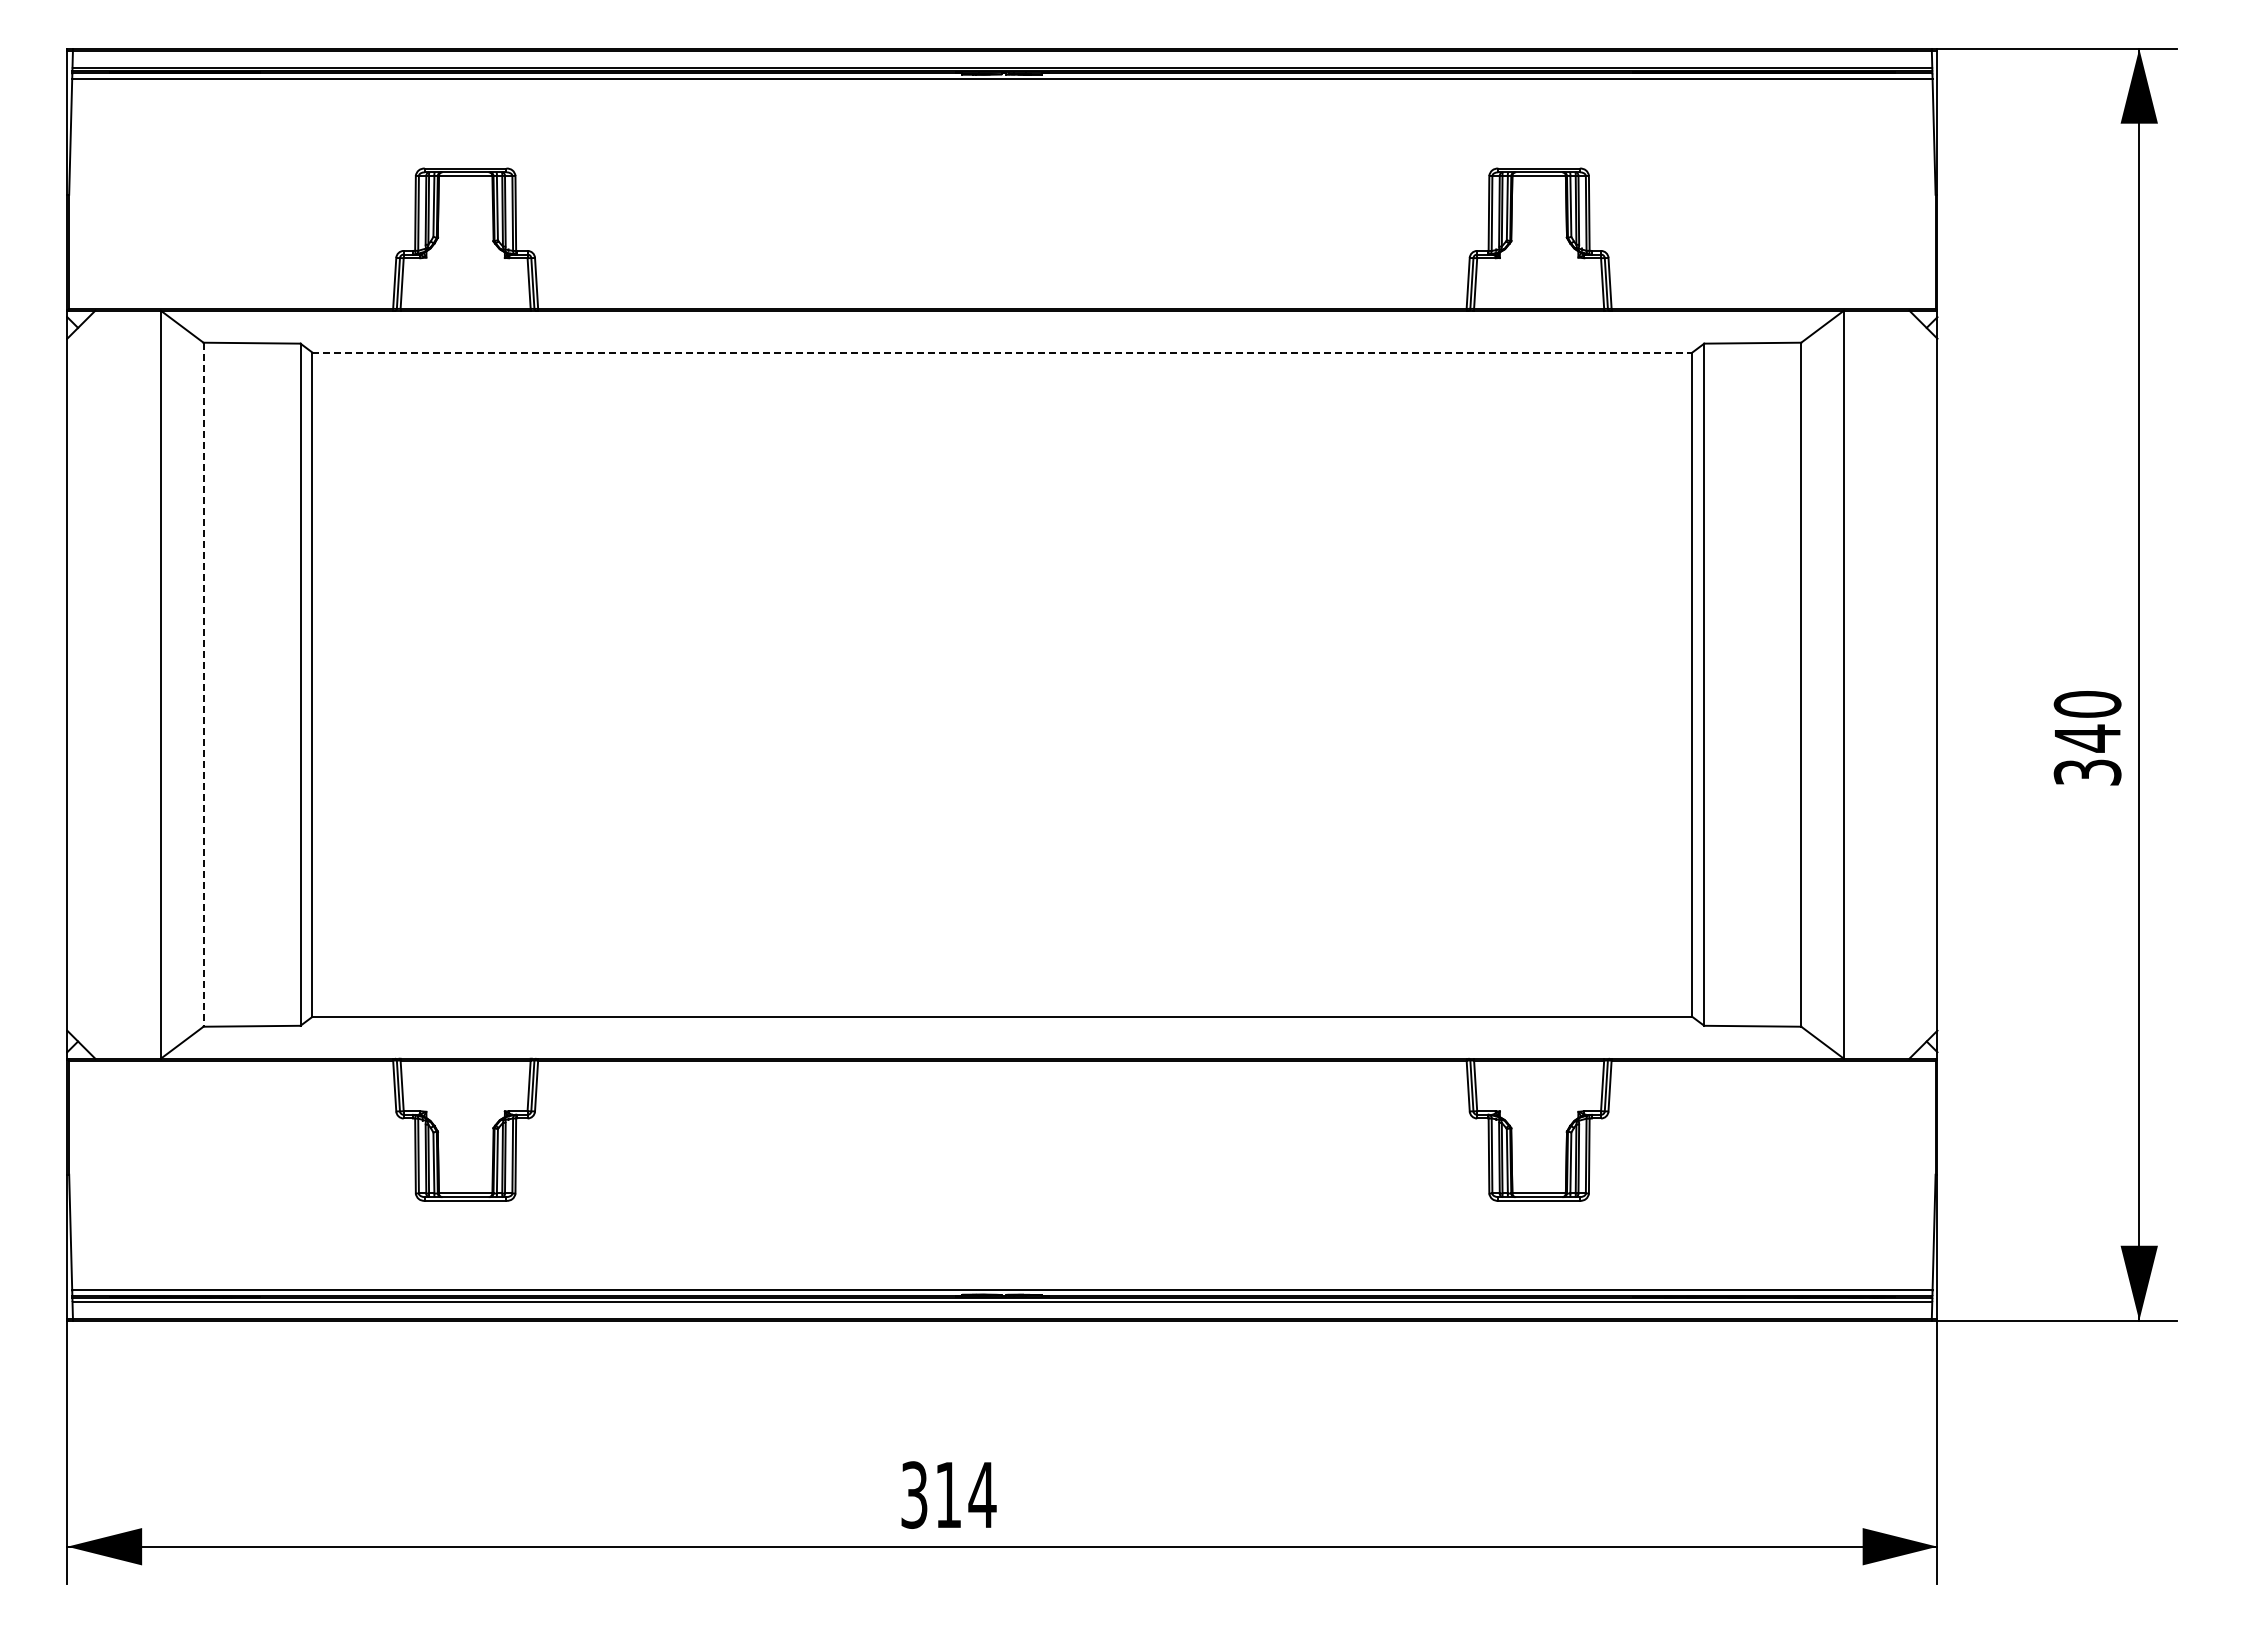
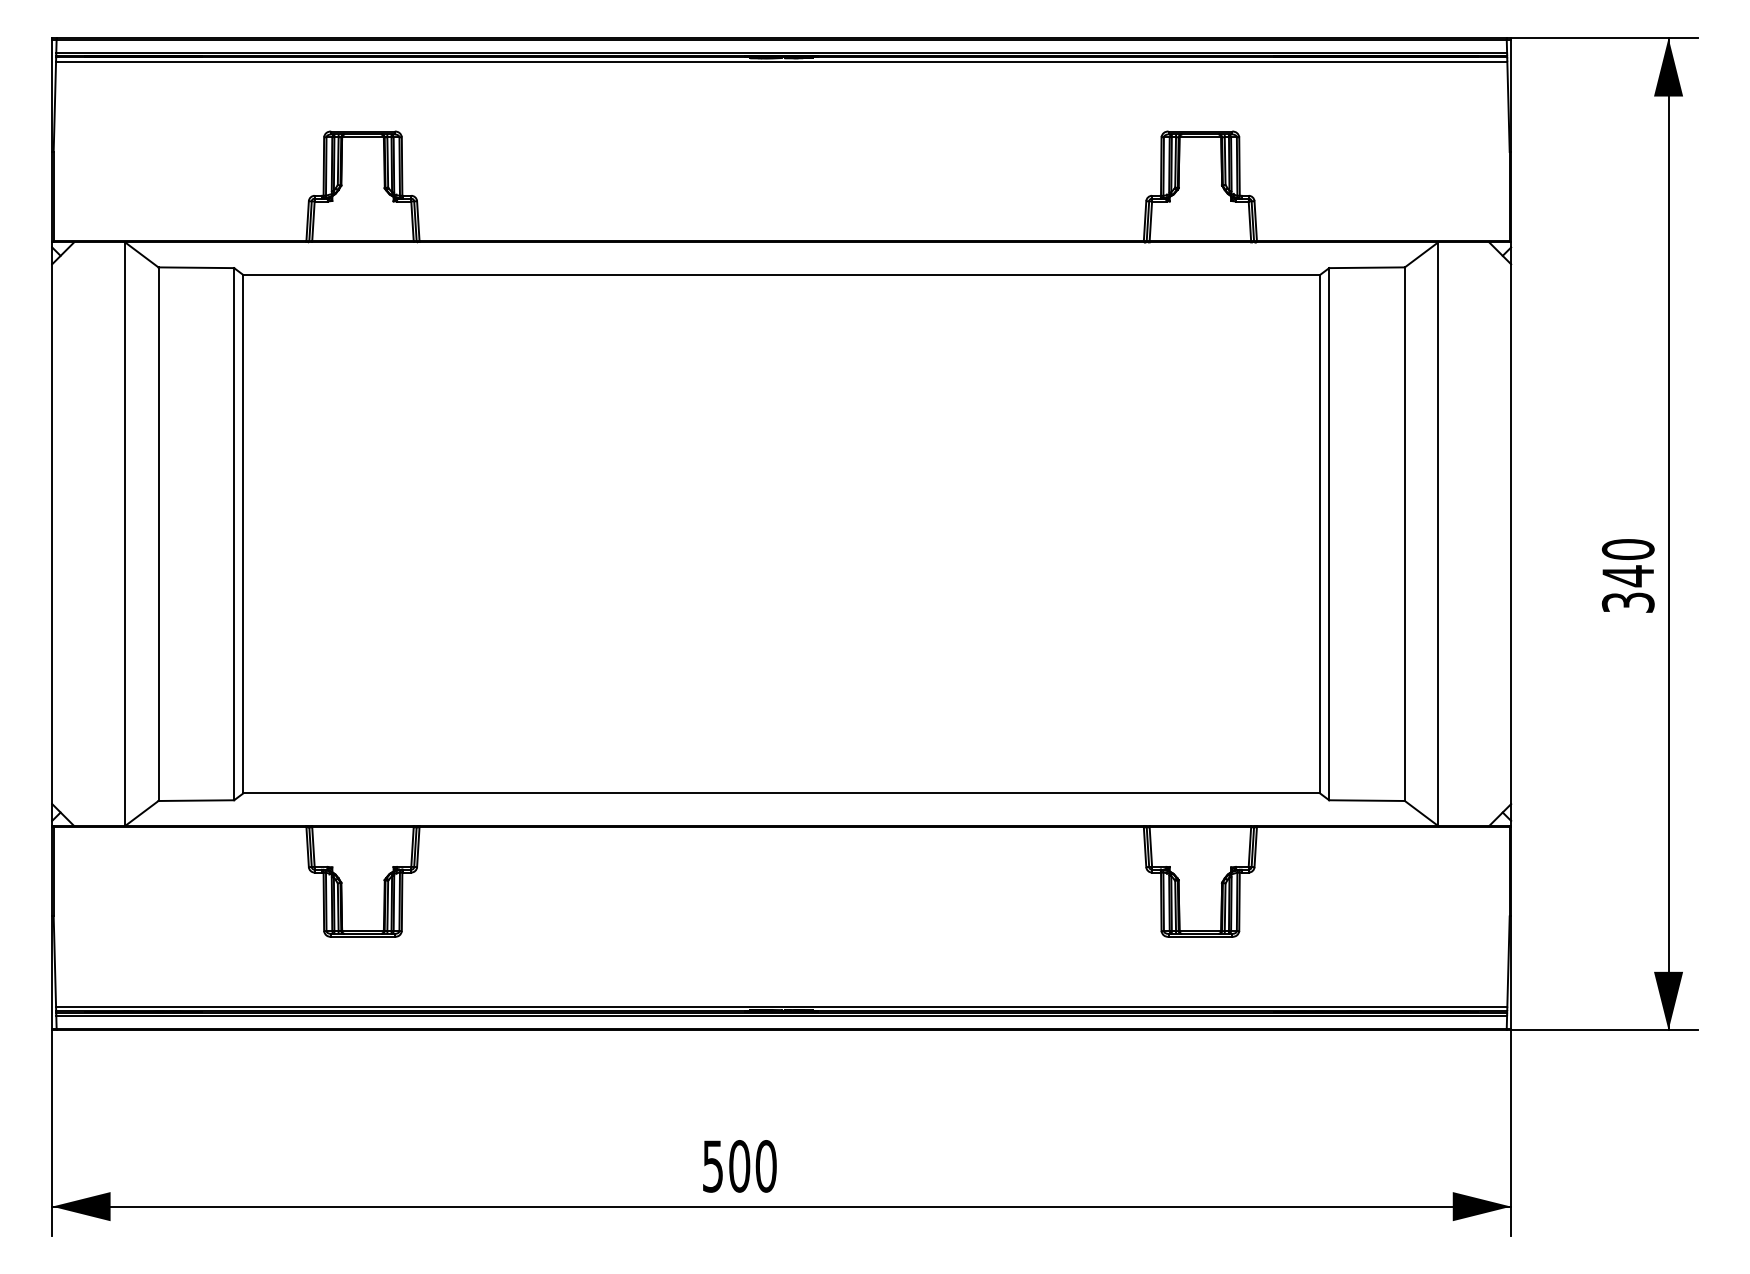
line: (1002, 352) -> (781, 275), dashed -> solid
line: (203, 685) -> (158, 534), dashed -> solid
text: (948, 1494) -> (739, 1165), 314 -> 500

